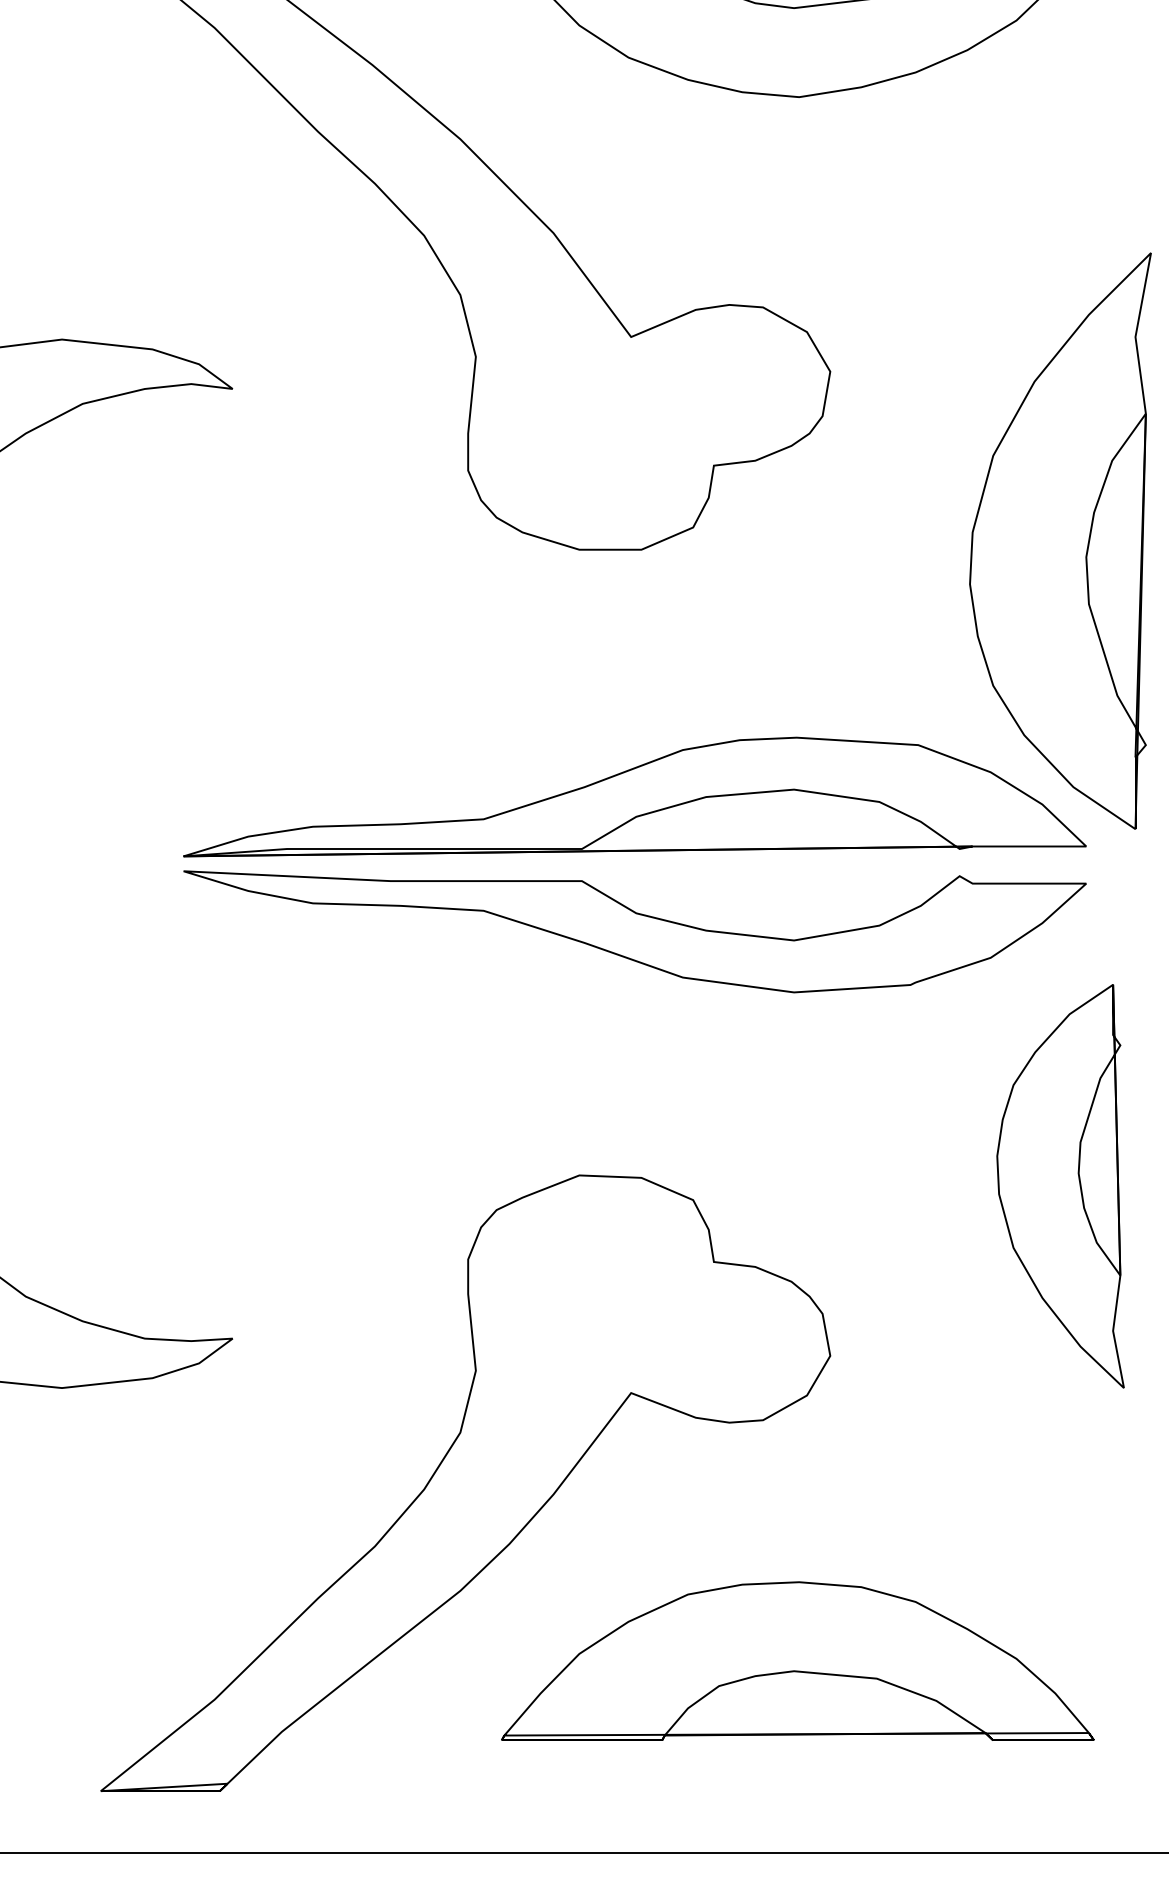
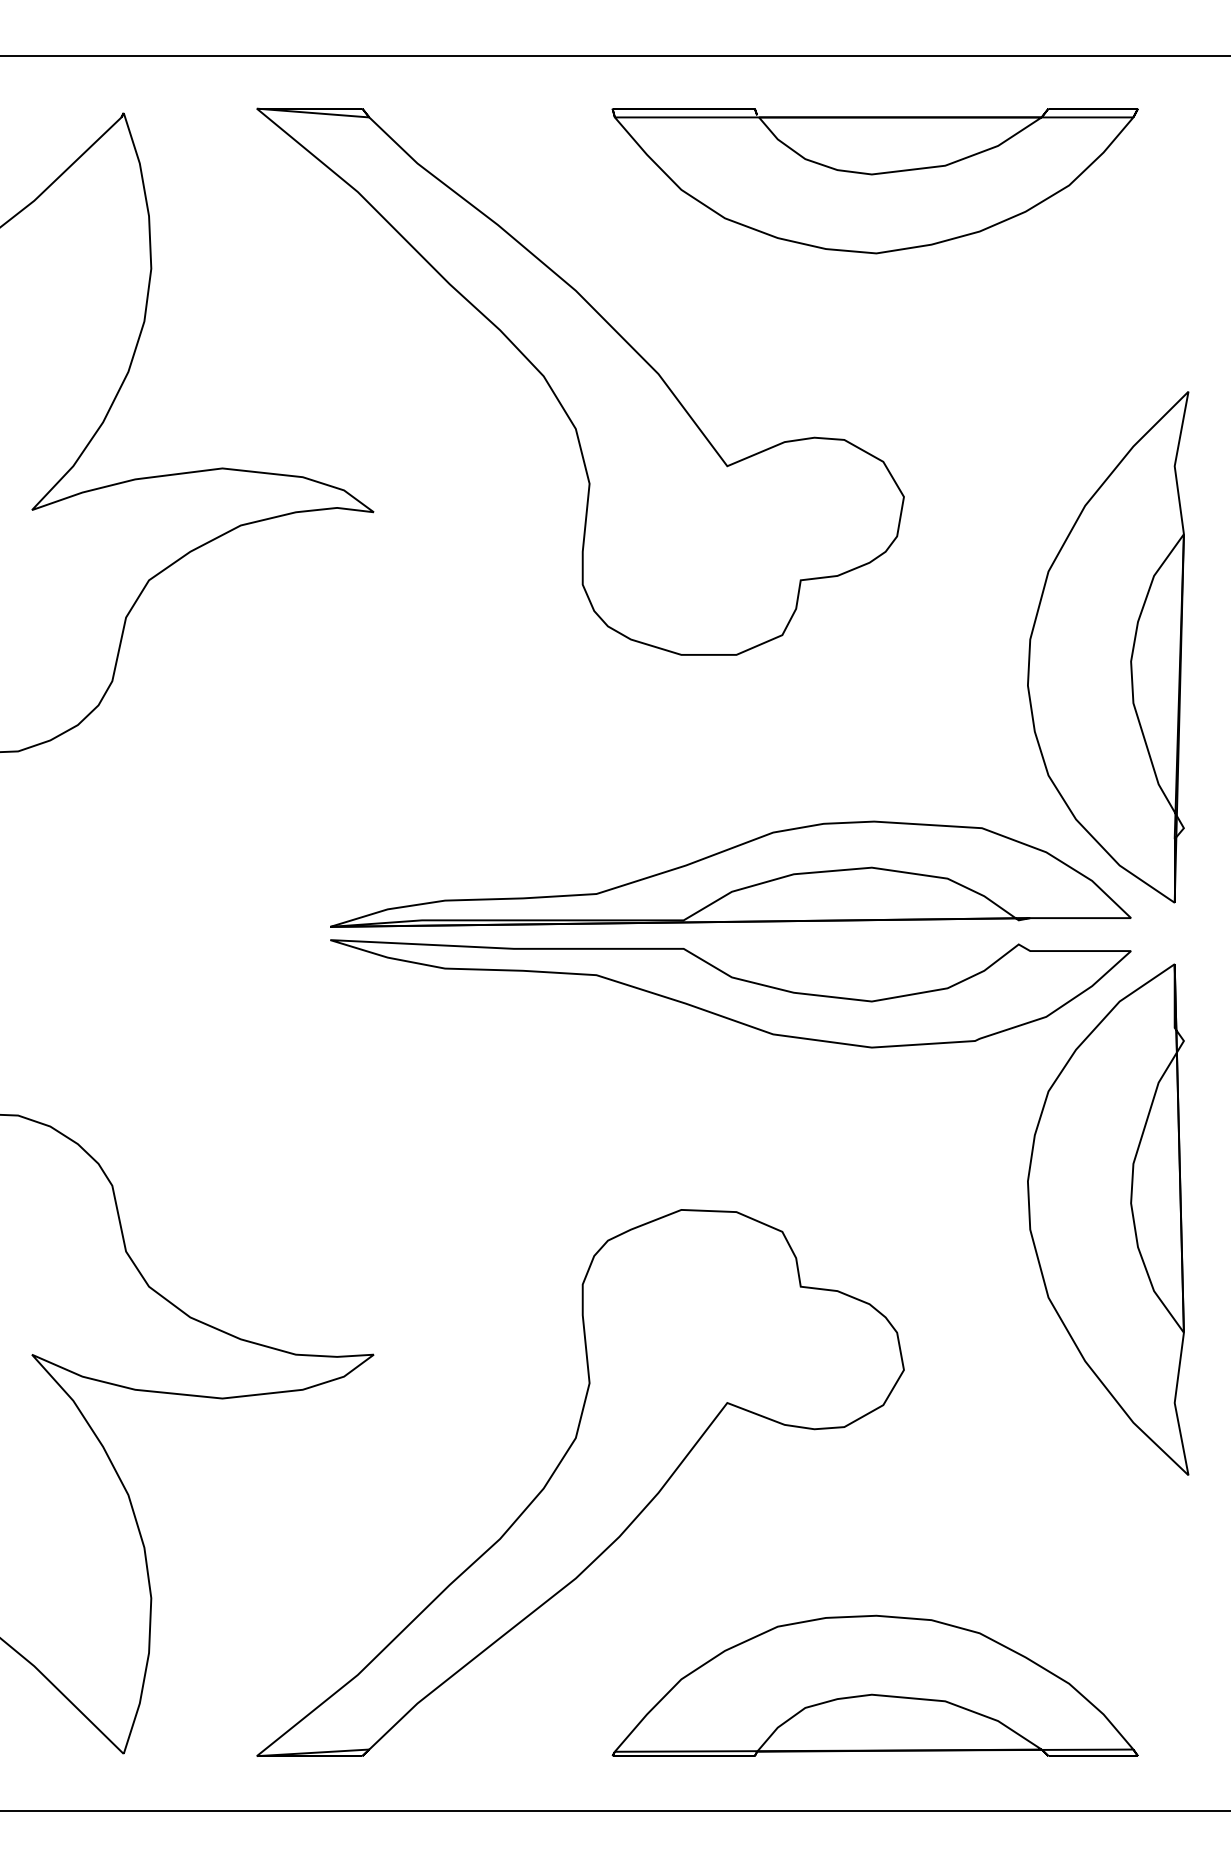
part: (1060, 1186) -> (1108, 1219), size x1.43
part: (797, 1660) -> (874, 1685), moved

